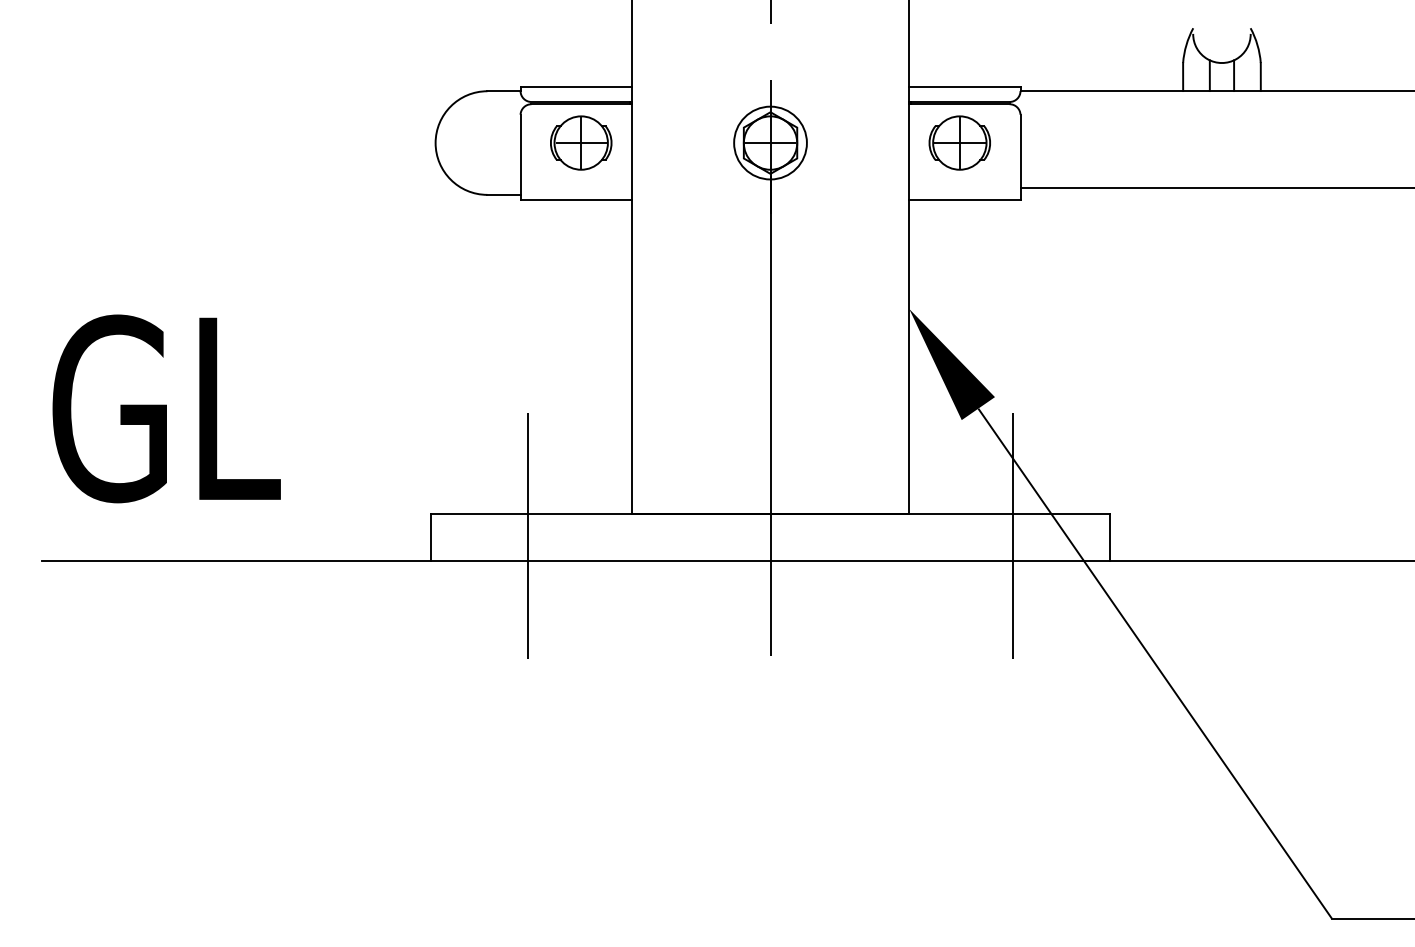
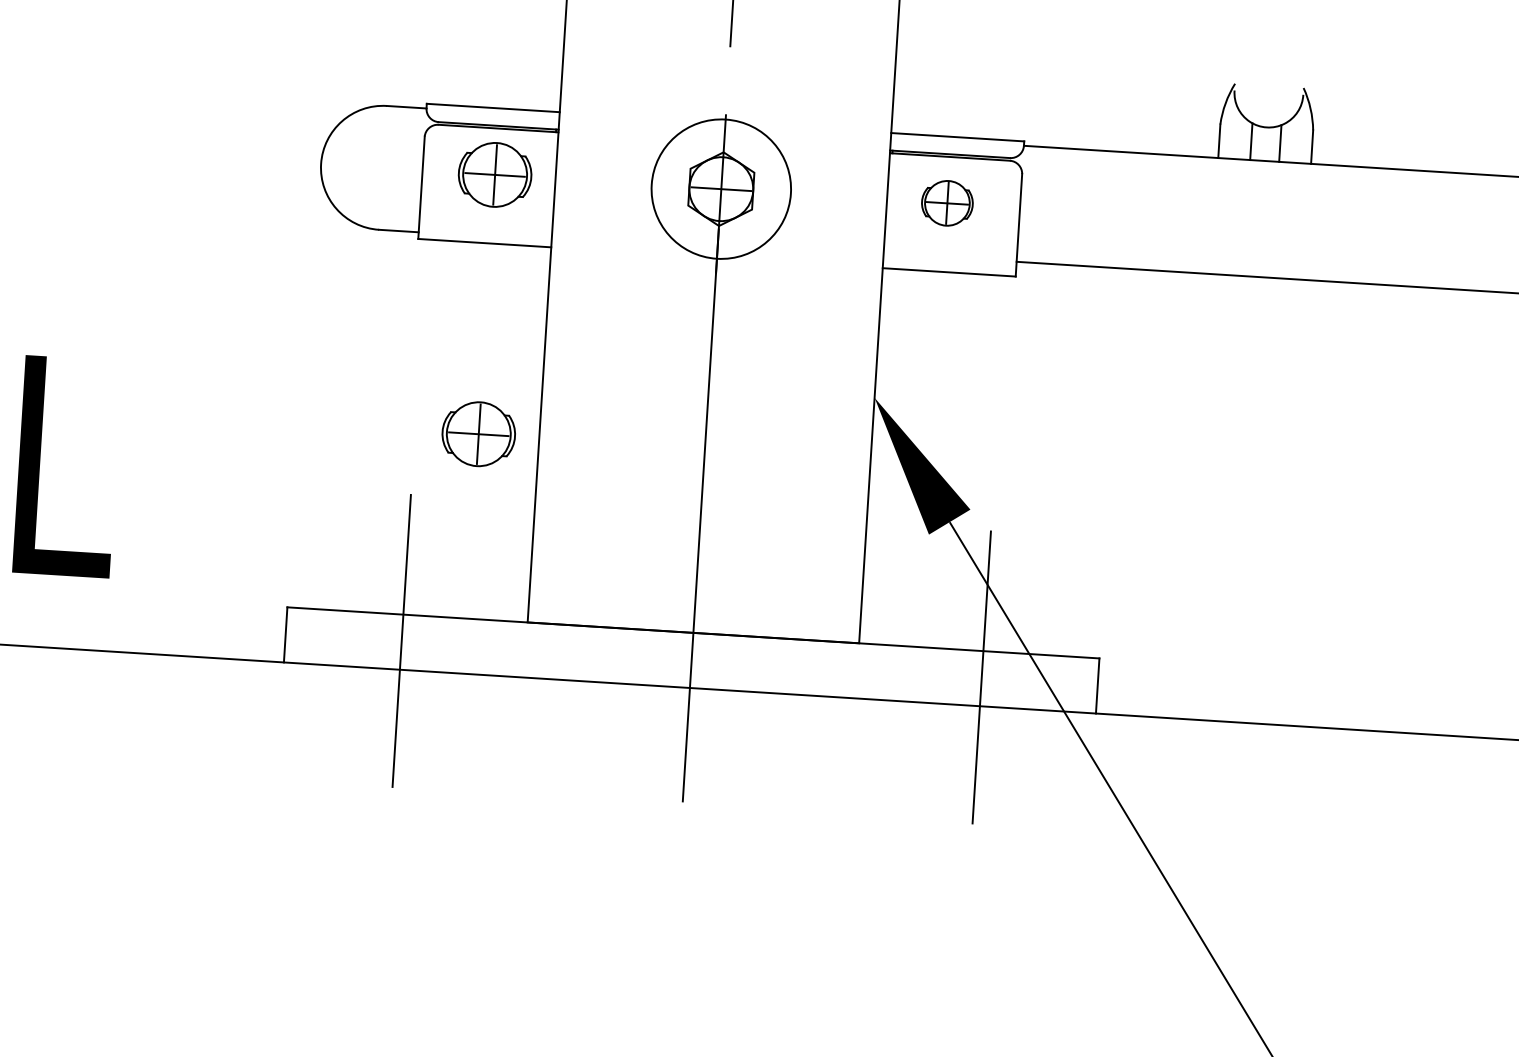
circle: (770, 142) -> (721, 188), size x1.6
part: (959, 142) -> (947, 202), size x0.7
part: (581, 359) -> (479, 433), added

